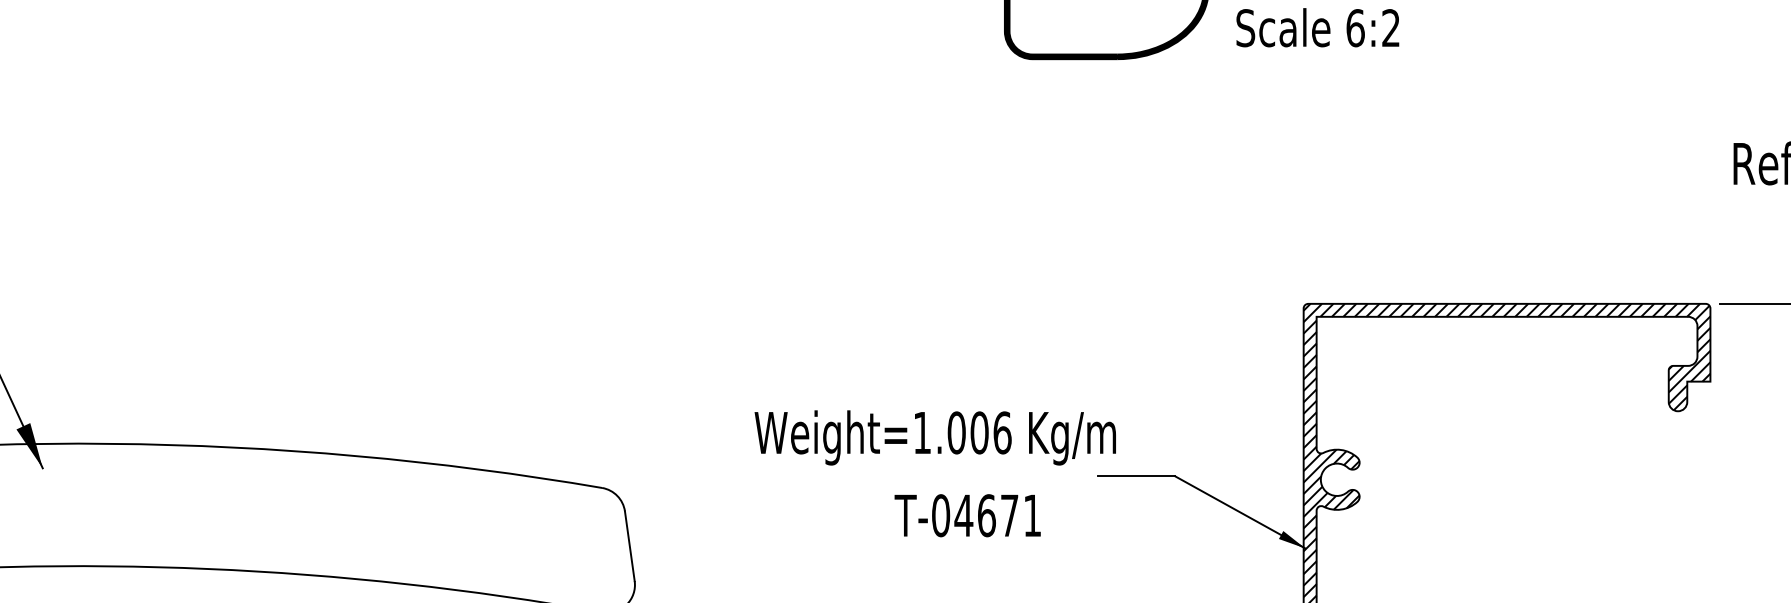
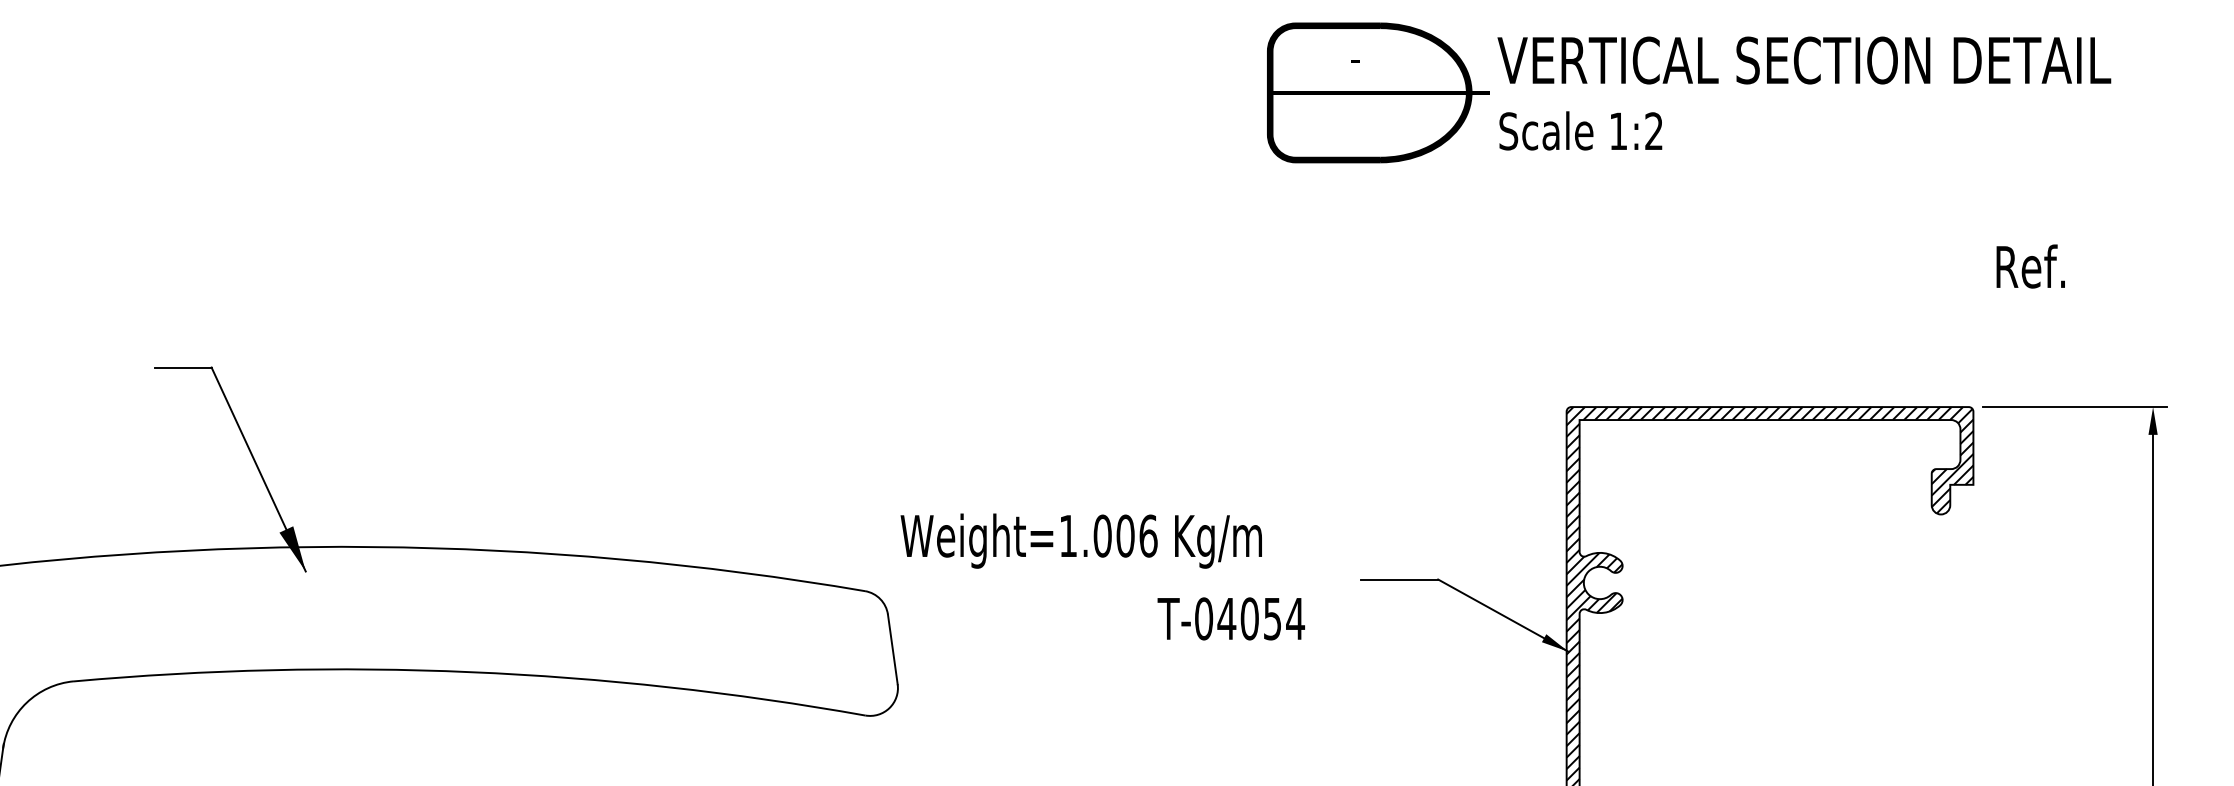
text: (1355, 28) -> (1618, 131), 6:2 -> 1:2
text: (934, 437) -> (1080, 540), moved
text: (1009, 515) -> (1272, 618), T-04671 -> T-04054

